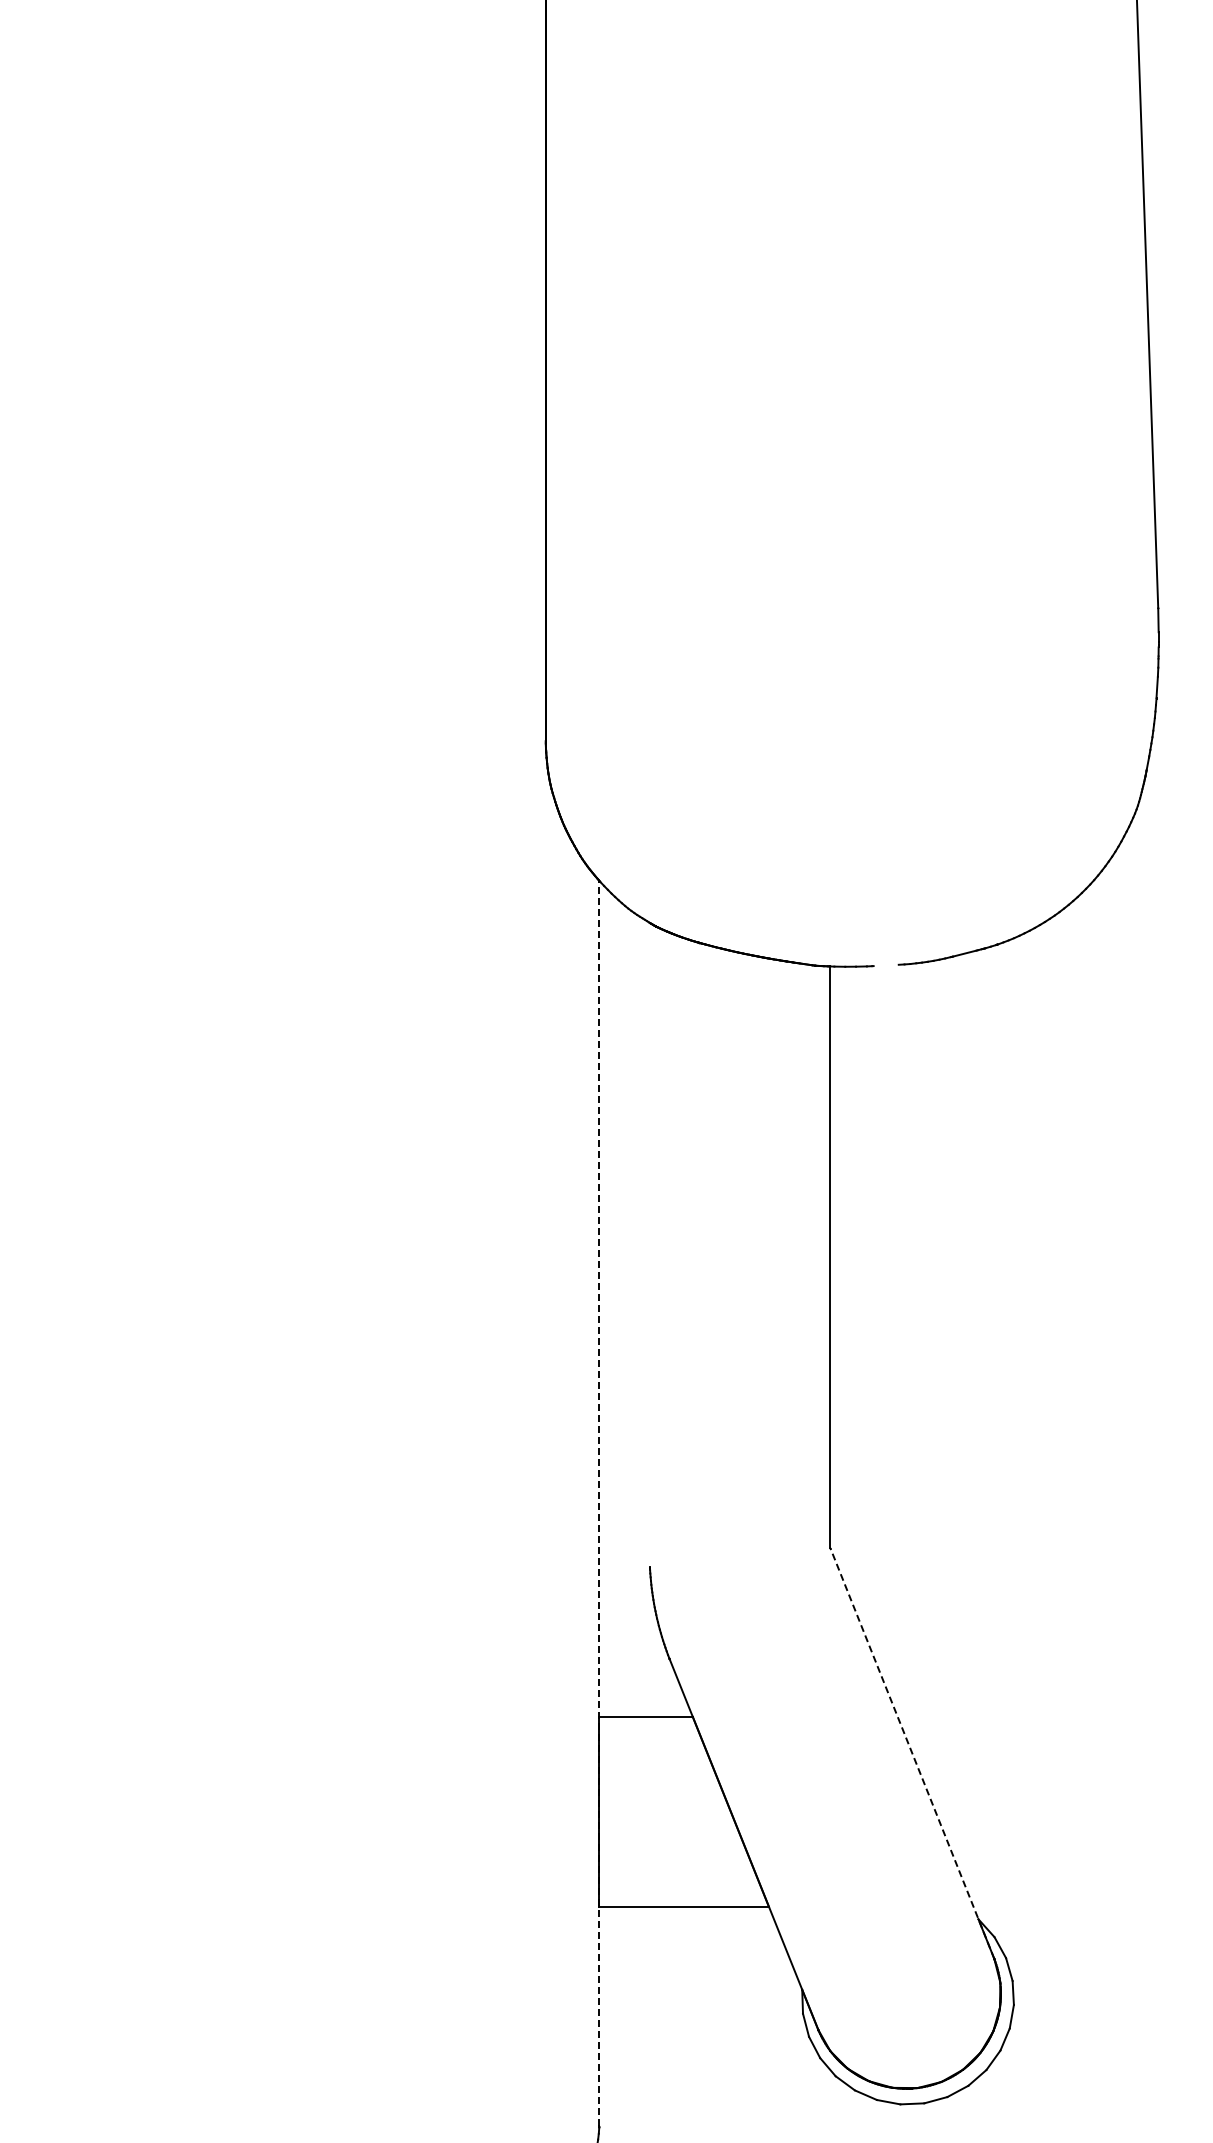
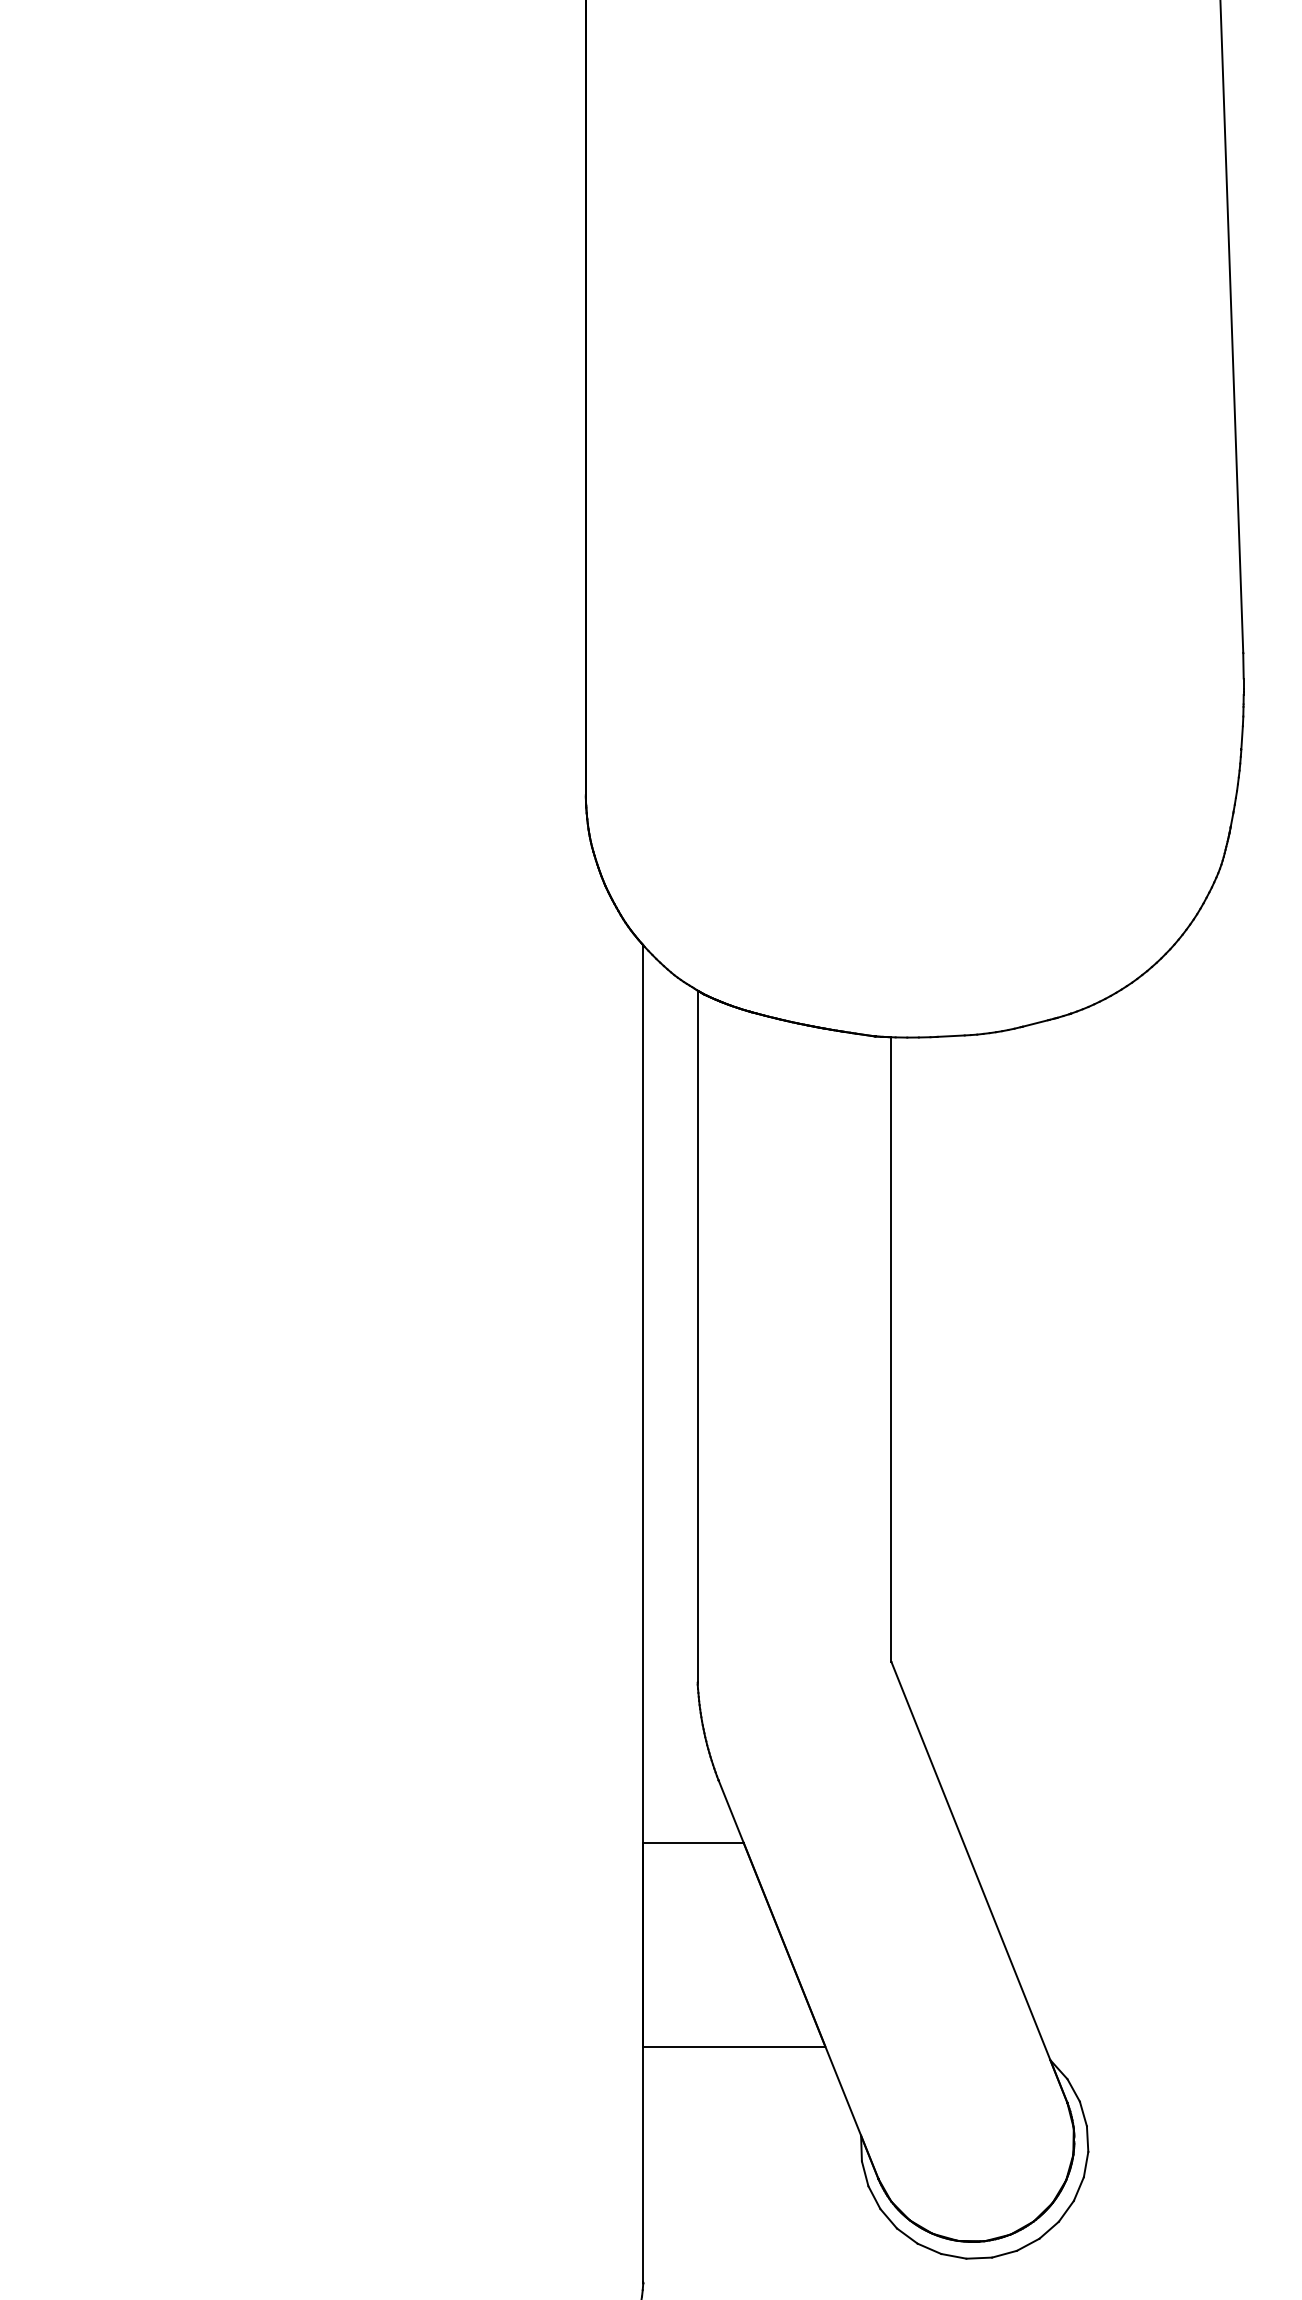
line: (885, 965) -> (950, 1036), added
line: (649, 1244) -> (697, 1335), added
line: (599, 1503) -> (643, 1613), dashed -> solid
line: (912, 1753) -> (979, 1882), dashed -> solid

